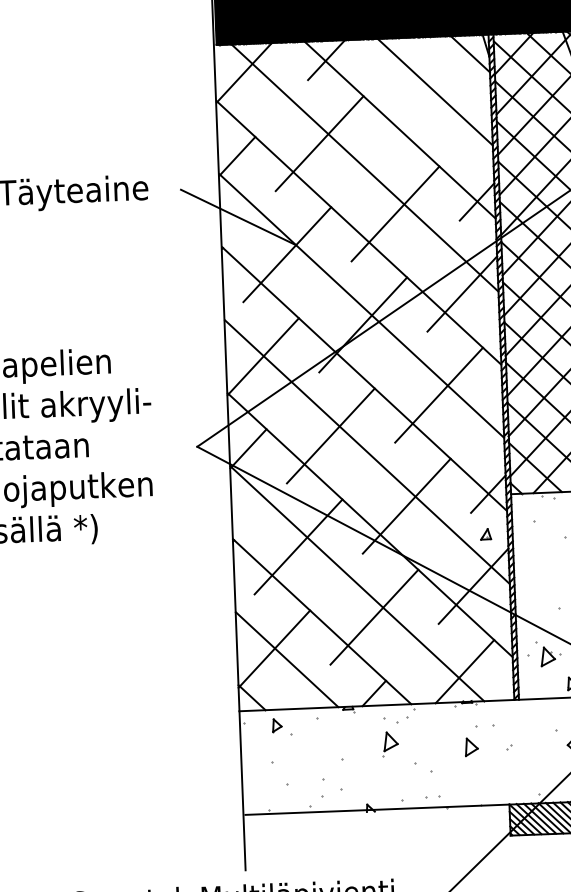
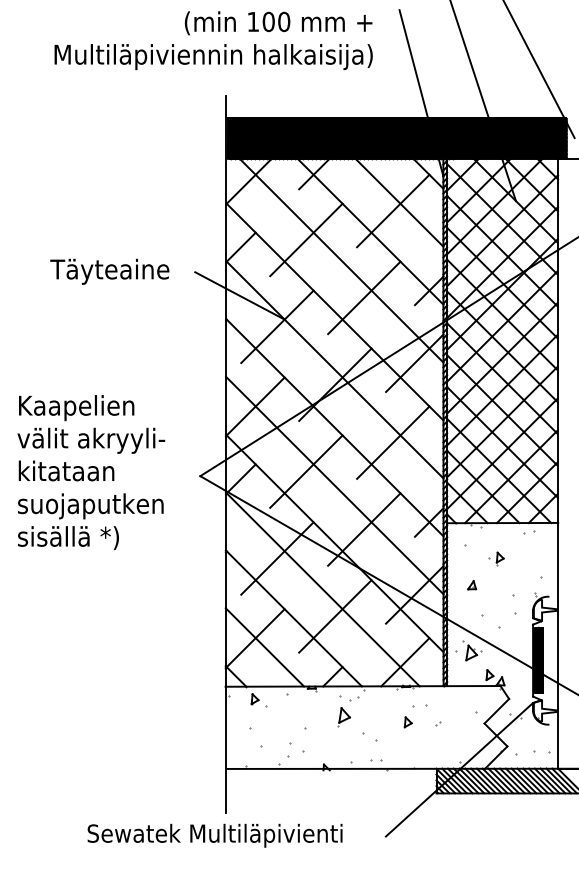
line: (428, 102) -> (393, 210), added
part: (486, 534) -> (472, 585), moved
part: (470, 747) -> (407, 722), size x0.71

